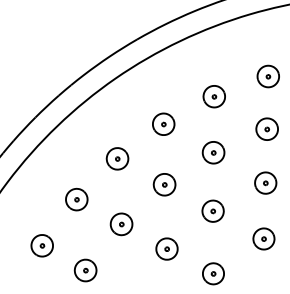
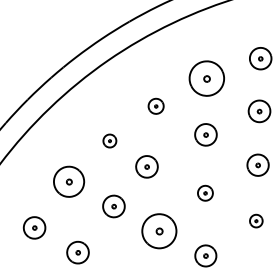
part: (213, 96) -> (205, 78), size x1.6
part: (163, 123) -> (155, 105), size x0.7
part: (117, 158) -> (109, 140), size x0.6
part: (164, 184) -> (146, 166), moved
part: (76, 199) -> (68, 181), size x1.4
part: (212, 210) -> (204, 192), size x0.7
part: (263, 238) -> (255, 220), size x0.6
part: (166, 248) -> (158, 230), size x1.6

